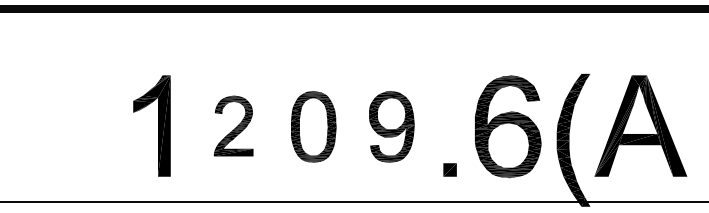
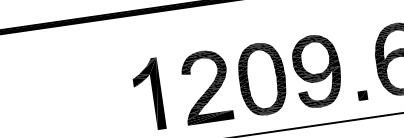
part: (233, 125) -> (205, 86), size x1.67
part: (313, 126) -> (262, 78), size x1.43
part: (391, 126) -> (317, 70), size x1.43

